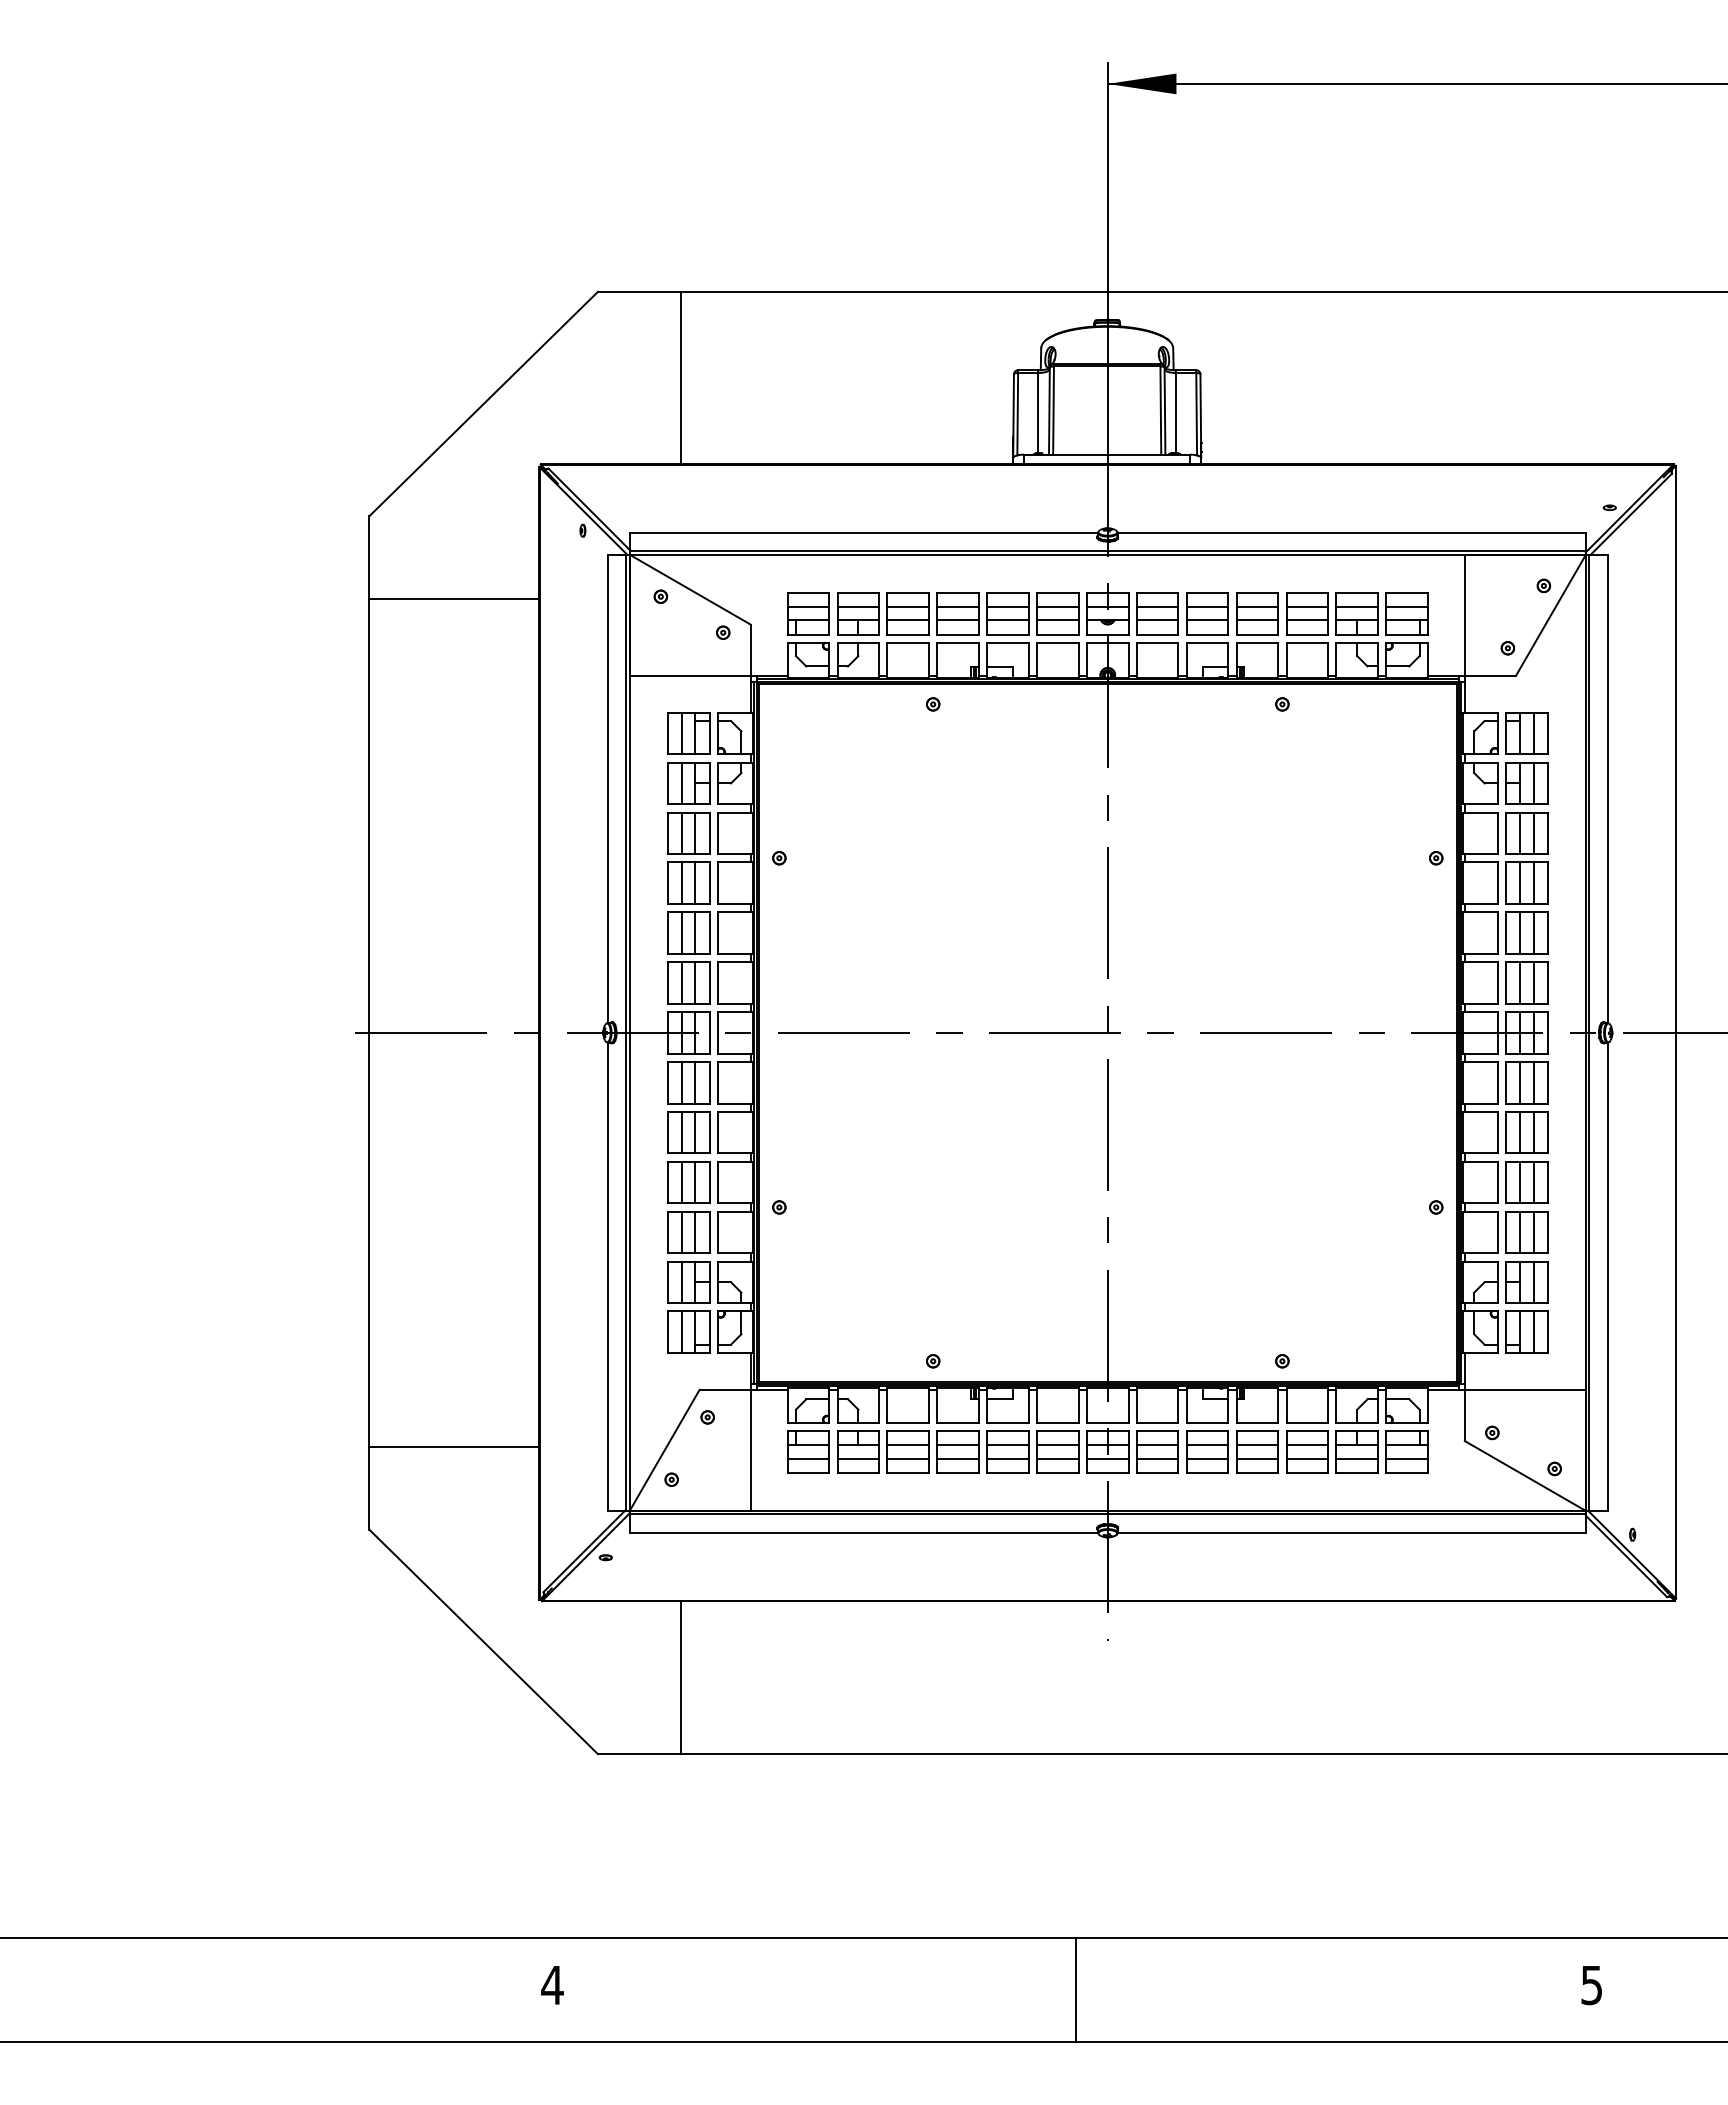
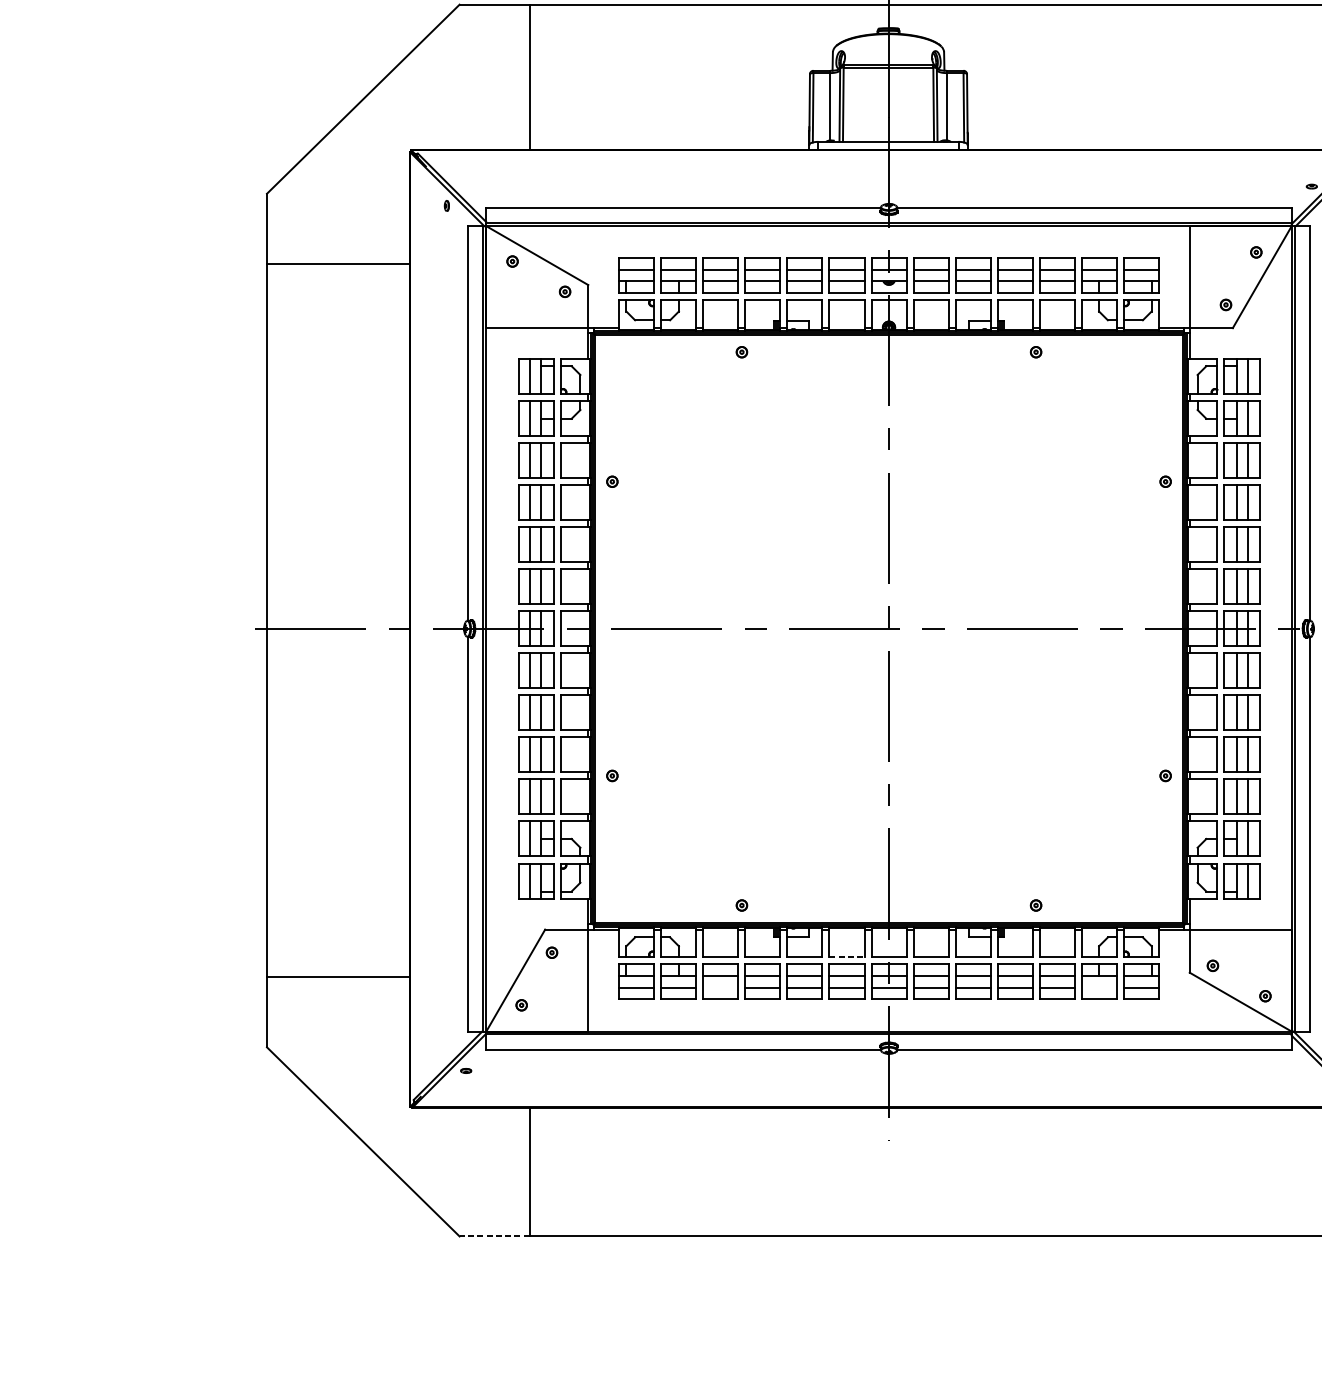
line: (1057, 1422) -> (846, 957), solid -> dashed
line: (908, 1459) -> (721, 988), removed
line: (1357, 1459) -> (1099, 988), removed
line: (639, 1754) -> (494, 1236), solid -> dashed

